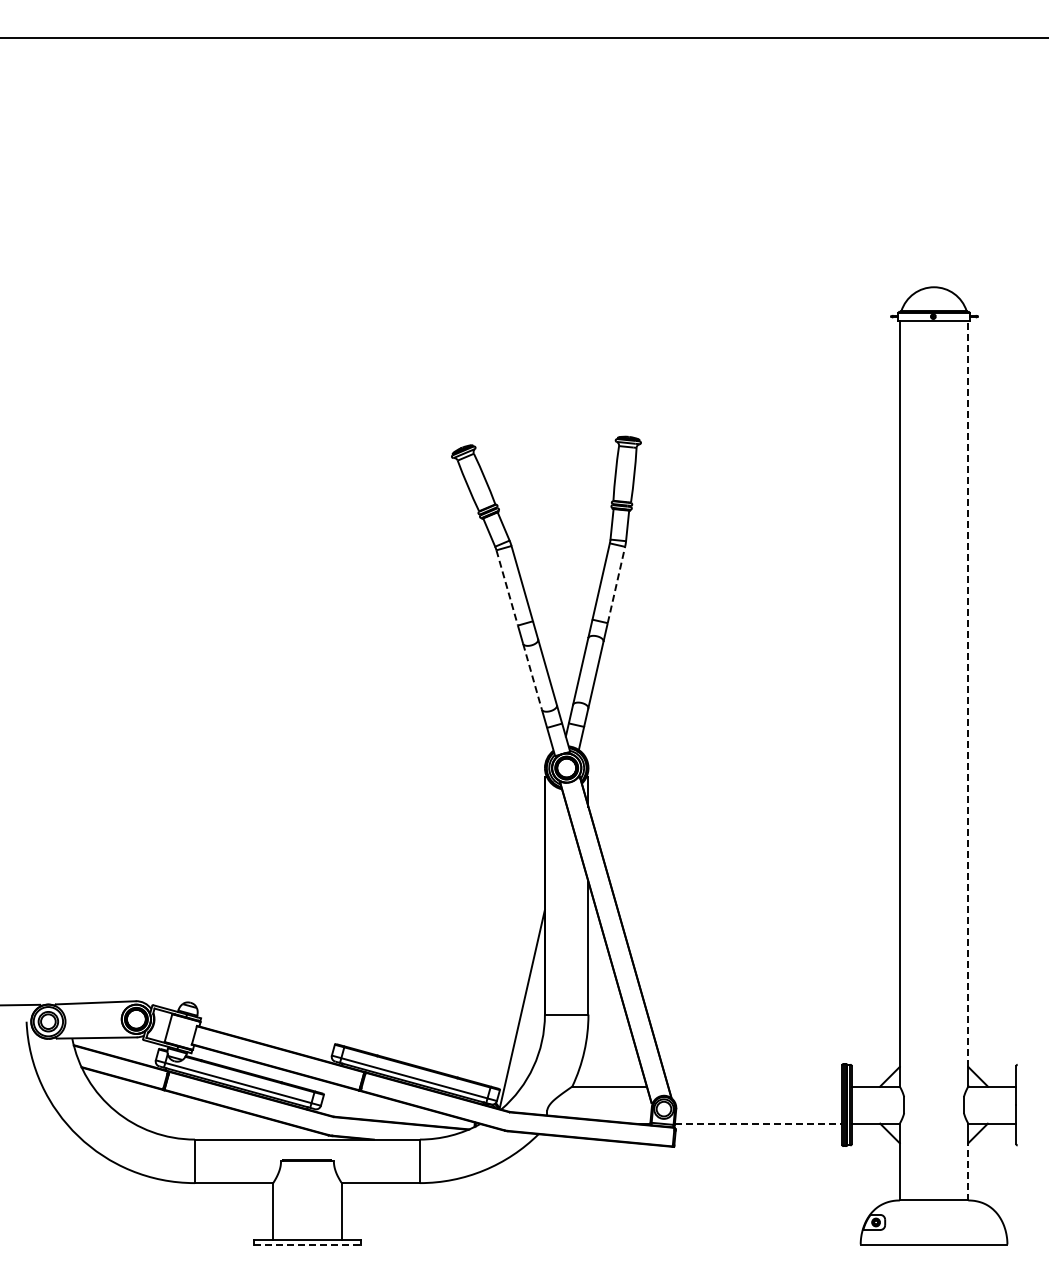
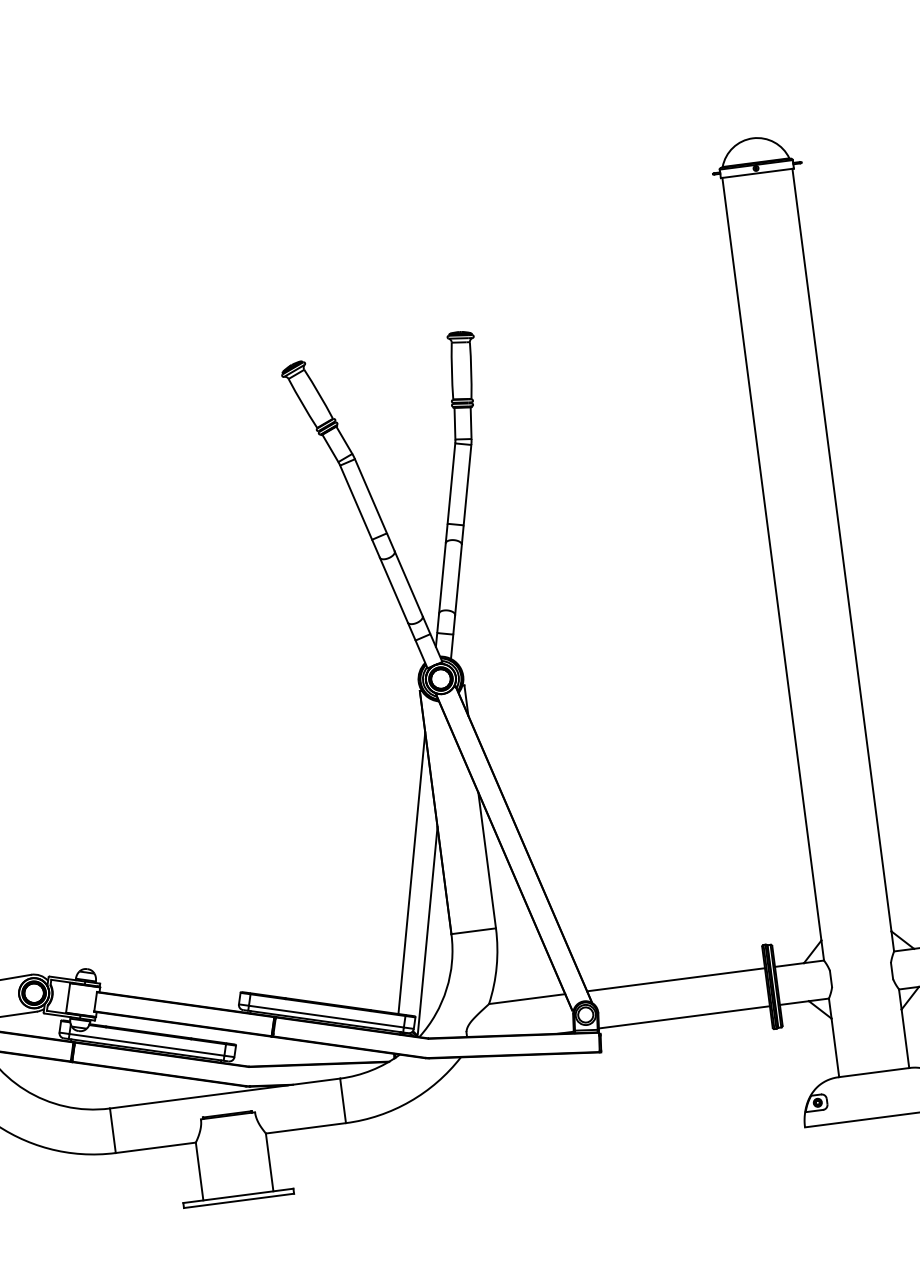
line: (616, 584) -> (467, 484), dashed -> solid
line: (507, 588) -> (356, 503), dashed -> solid
line: (532, 677) -> (393, 590), dashed -> solid
line: (968, 694) -> (842, 550), dashed -> solid
line: (514, 950) -> (411, 872), added
line: (755, 1086) -> (676, 979), added
line: (758, 1123) -> (684, 1017), dashed -> solid
line: (968, 1171) -> (905, 1038), dashed -> solid
line: (307, 1244) -> (239, 1200), dashed -> solid

